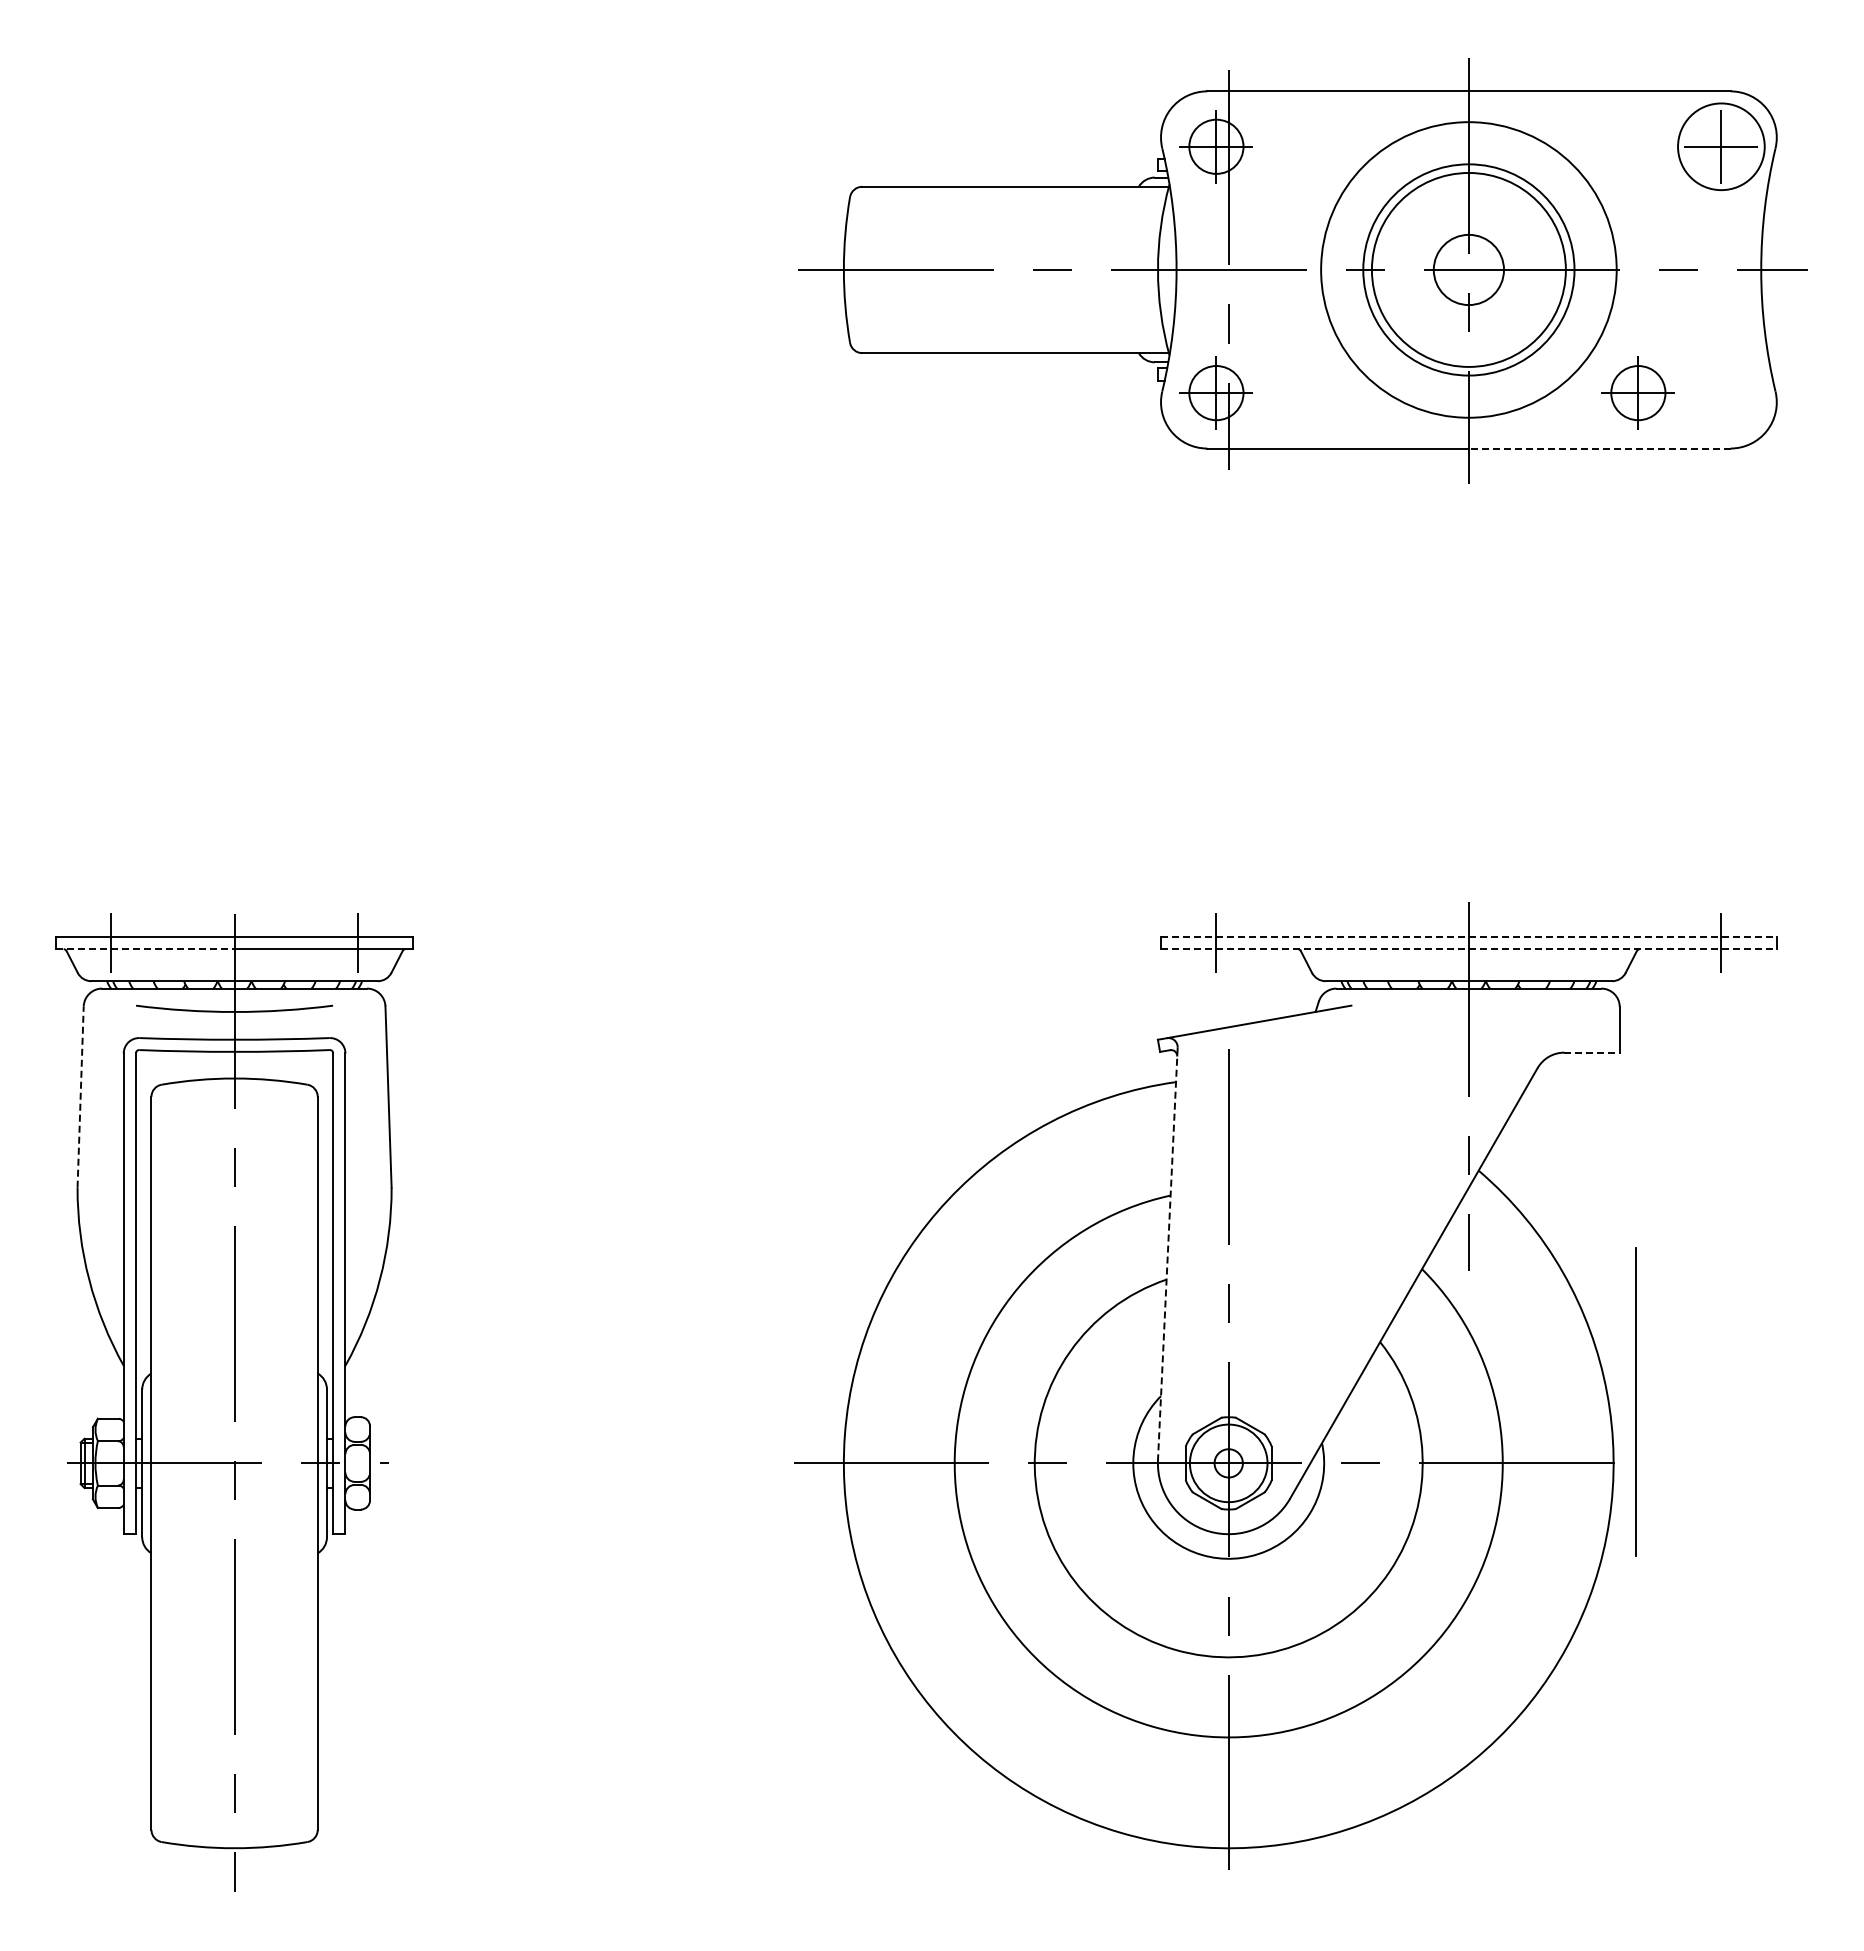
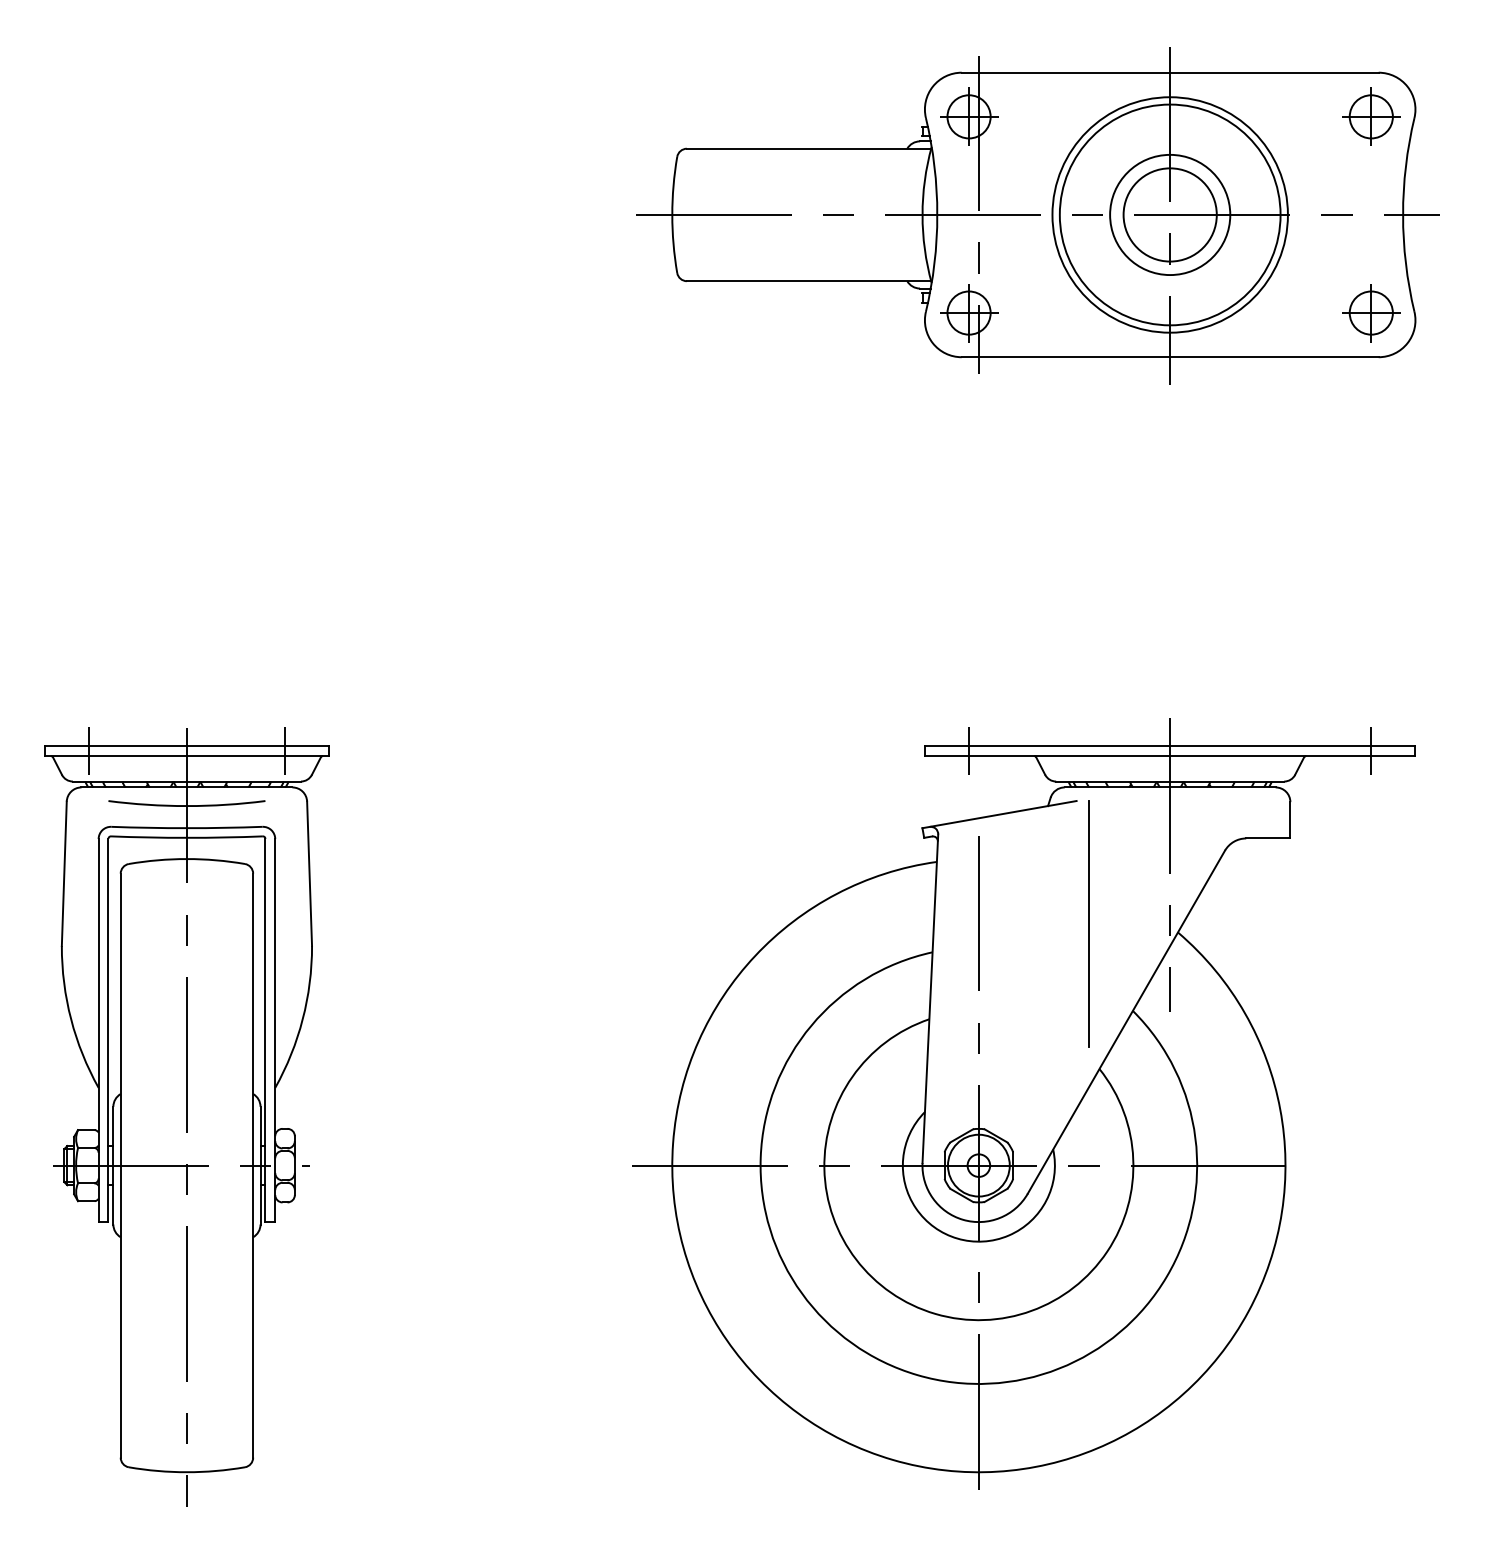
circle: (1721, 146) -> (1371, 116), size x0.62
circle: (1468, 269) -> (1169, 214), size x0.71
circle: (1468, 269) -> (1169, 214), size x1.43
circle: (1468, 269) -> (1169, 214), size x1.67
part: (1637, 392) -> (1370, 312), moved
line: (1599, 448) -> (1274, 357), dashed -> solid
line: (1468, 936) -> (1169, 745), dashed -> solid
line: (145, 949) -> (115, 756), dashed -> solid
line: (1468, 949) -> (1169, 756), dashed -> solid
line: (1592, 1052) -> (1268, 838), dashed -> solid
line: (80, 1097) -> (64, 874), dashed -> solid
line: (1167, 1254) -> (930, 999), dashed -> solid
line: (1635, 1401) -> (1088, 923), moved

